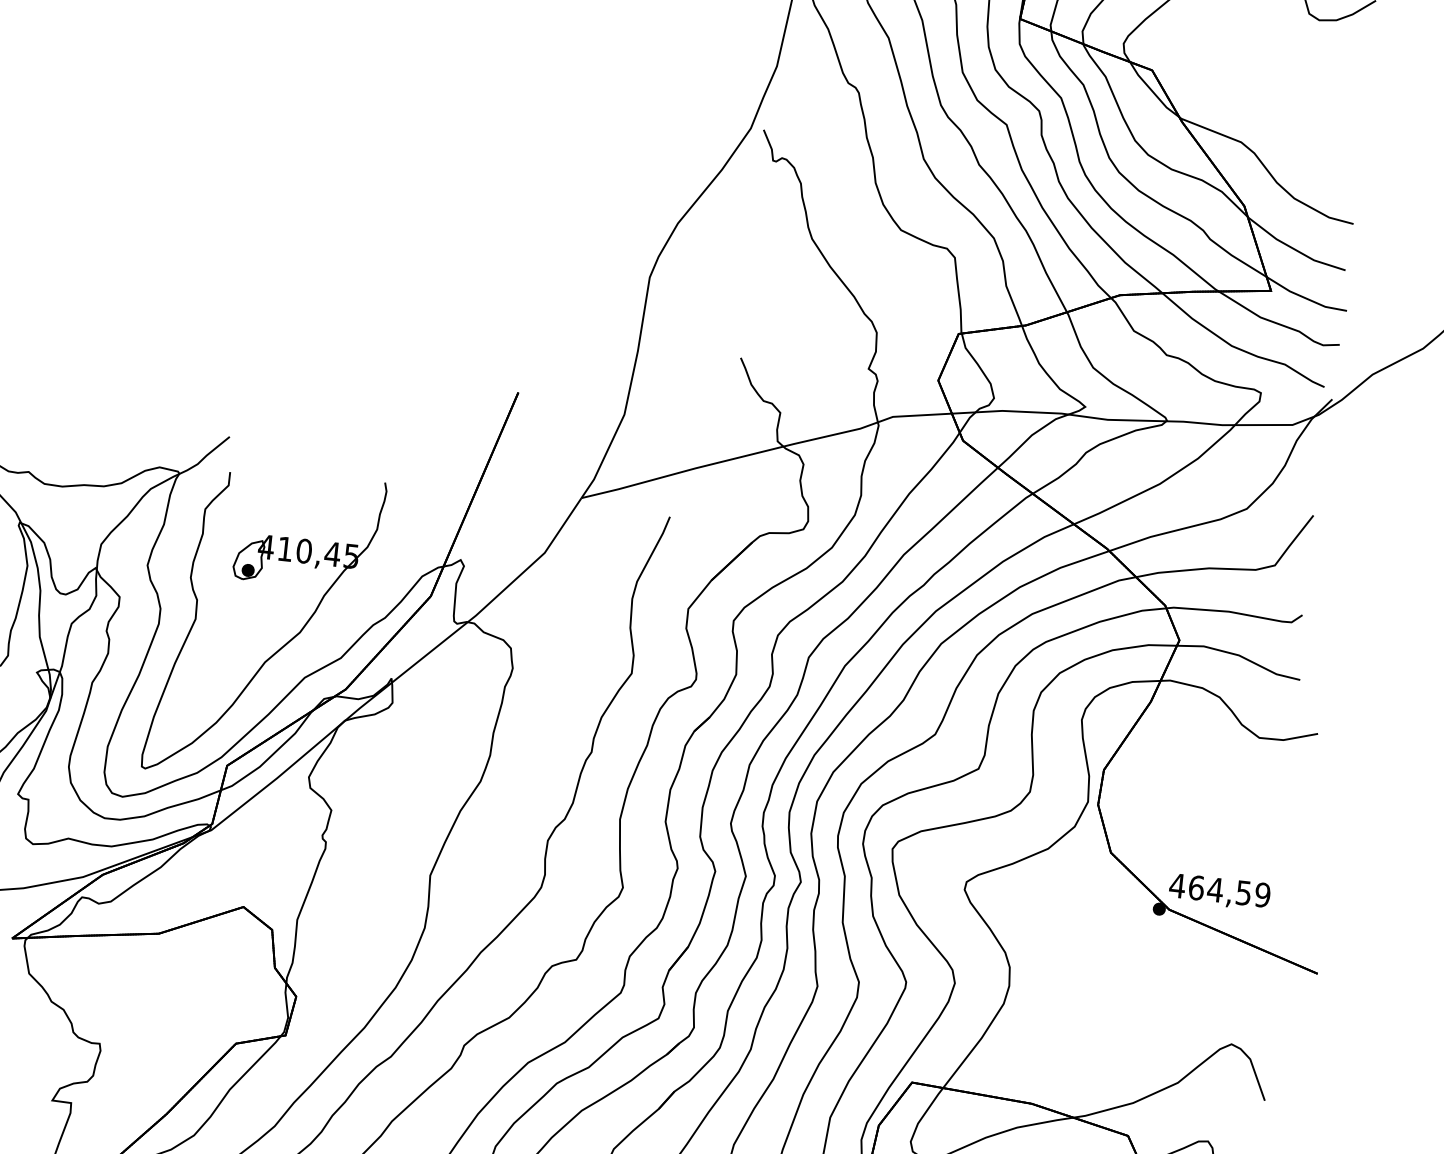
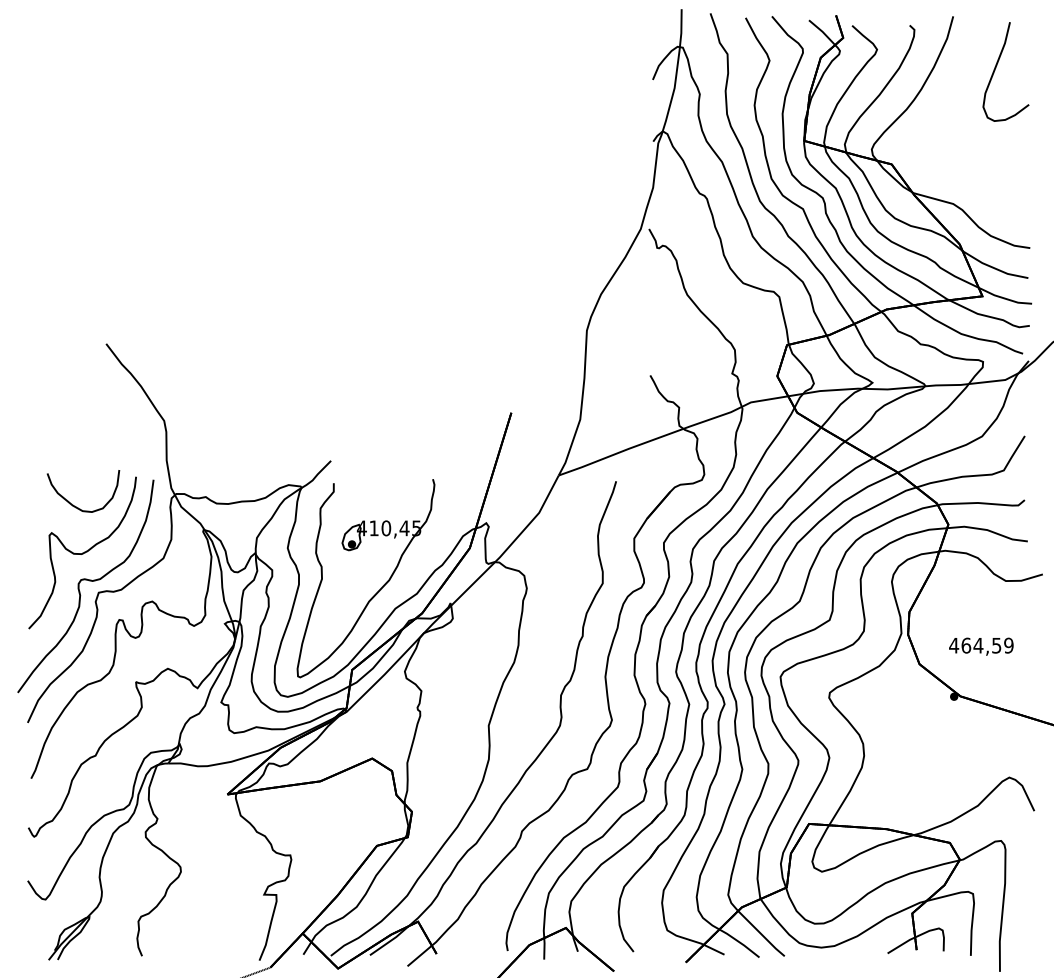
text: (1219, 891) -> (981, 646), moved

